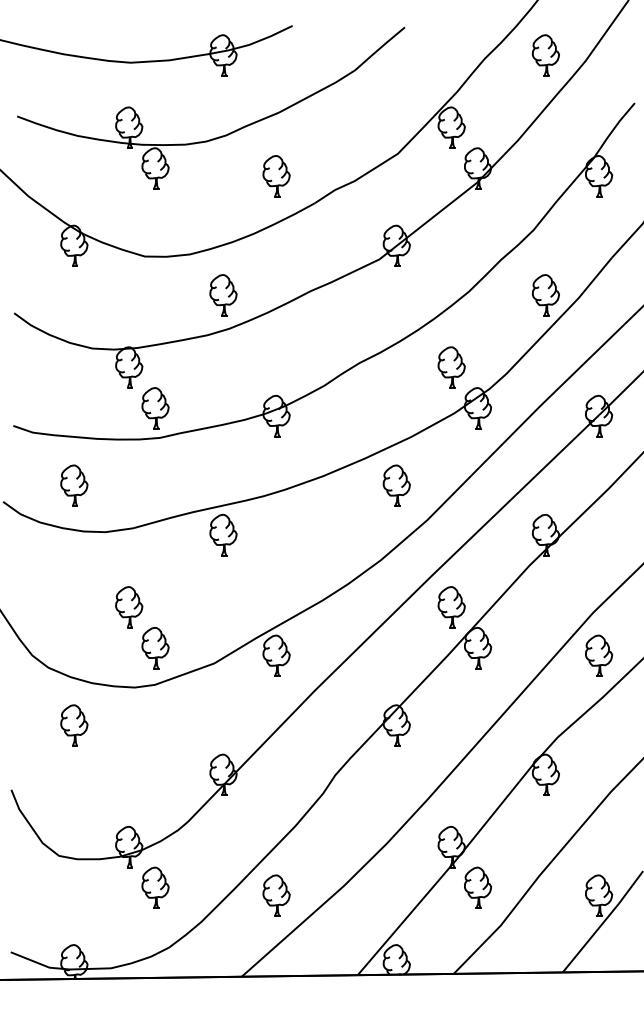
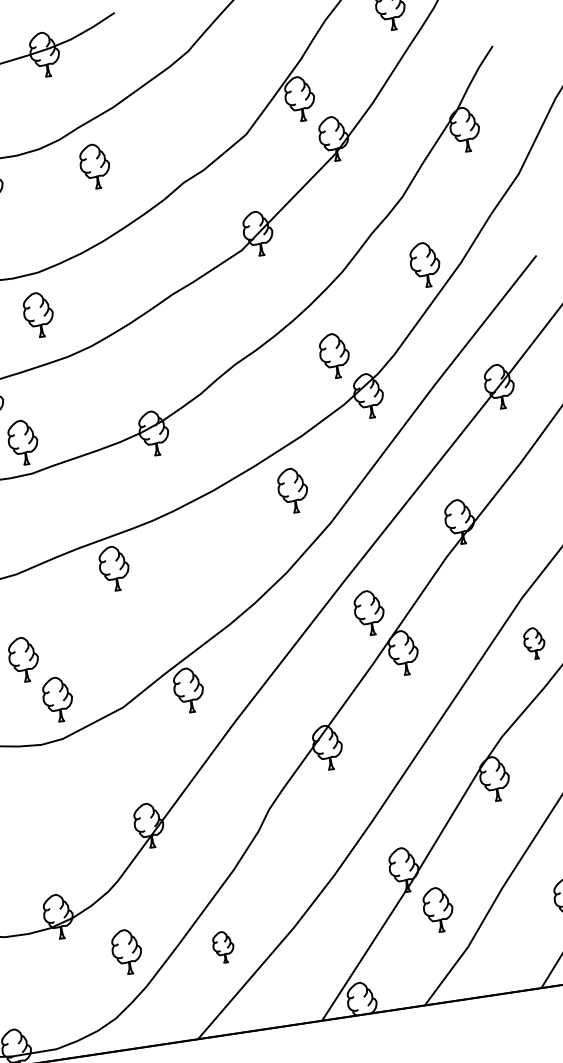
part: (276, 176) -> (95, 166), moved
part: (223, 295) -> (38, 315), moved
part: (599, 655) -> (534, 643), size x0.7
part: (155, 887) -> (126, 951), moved
part: (276, 895) -> (223, 947), size x0.7

